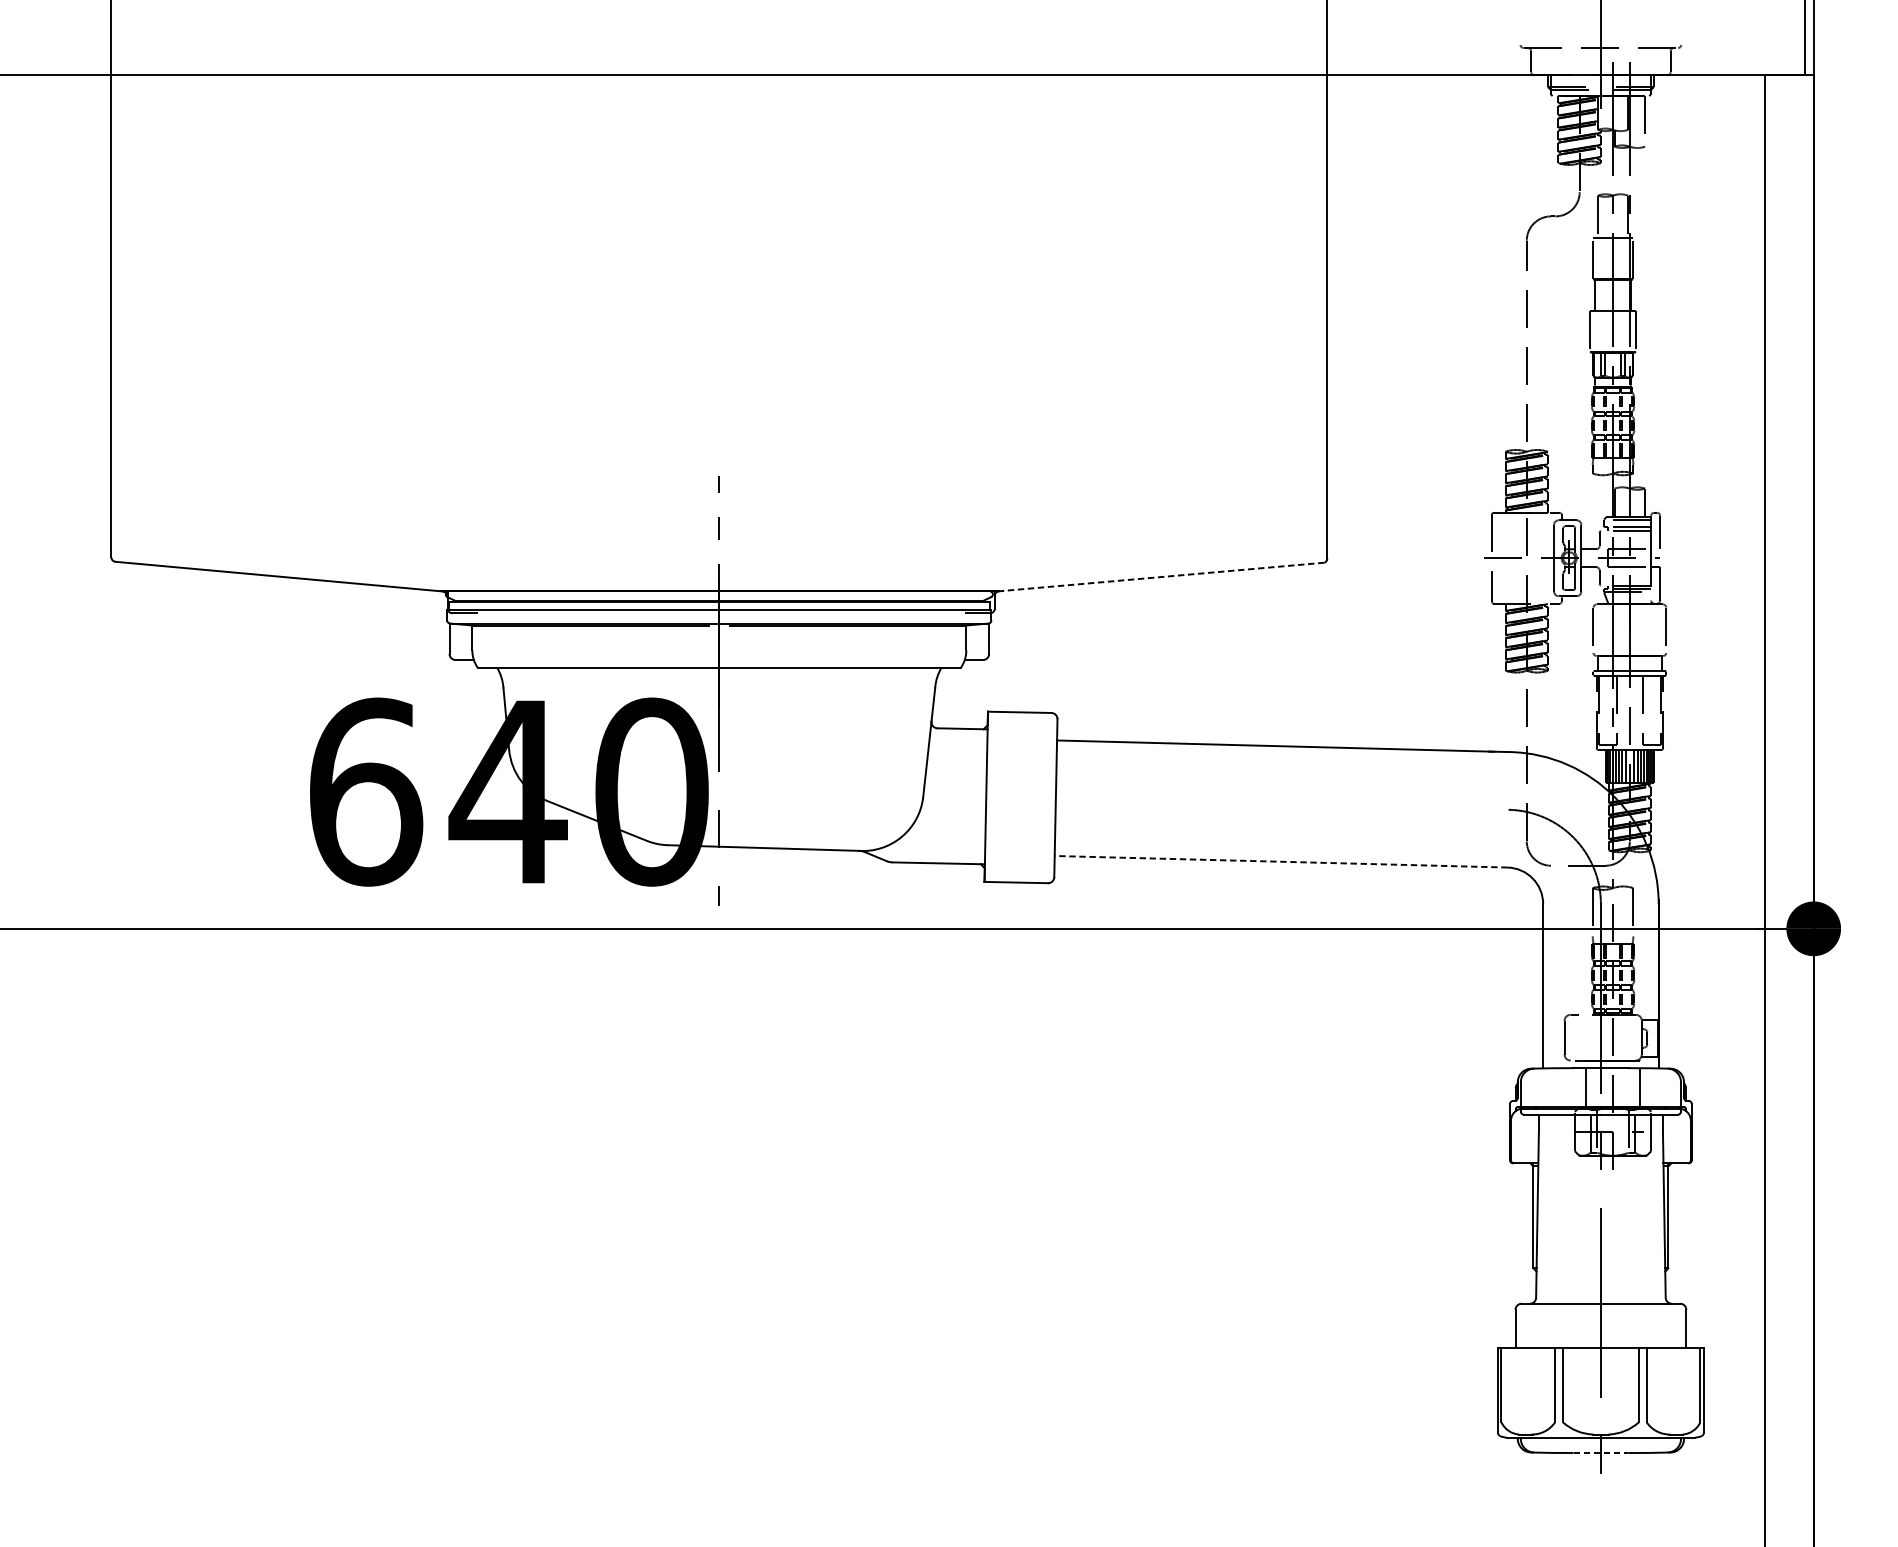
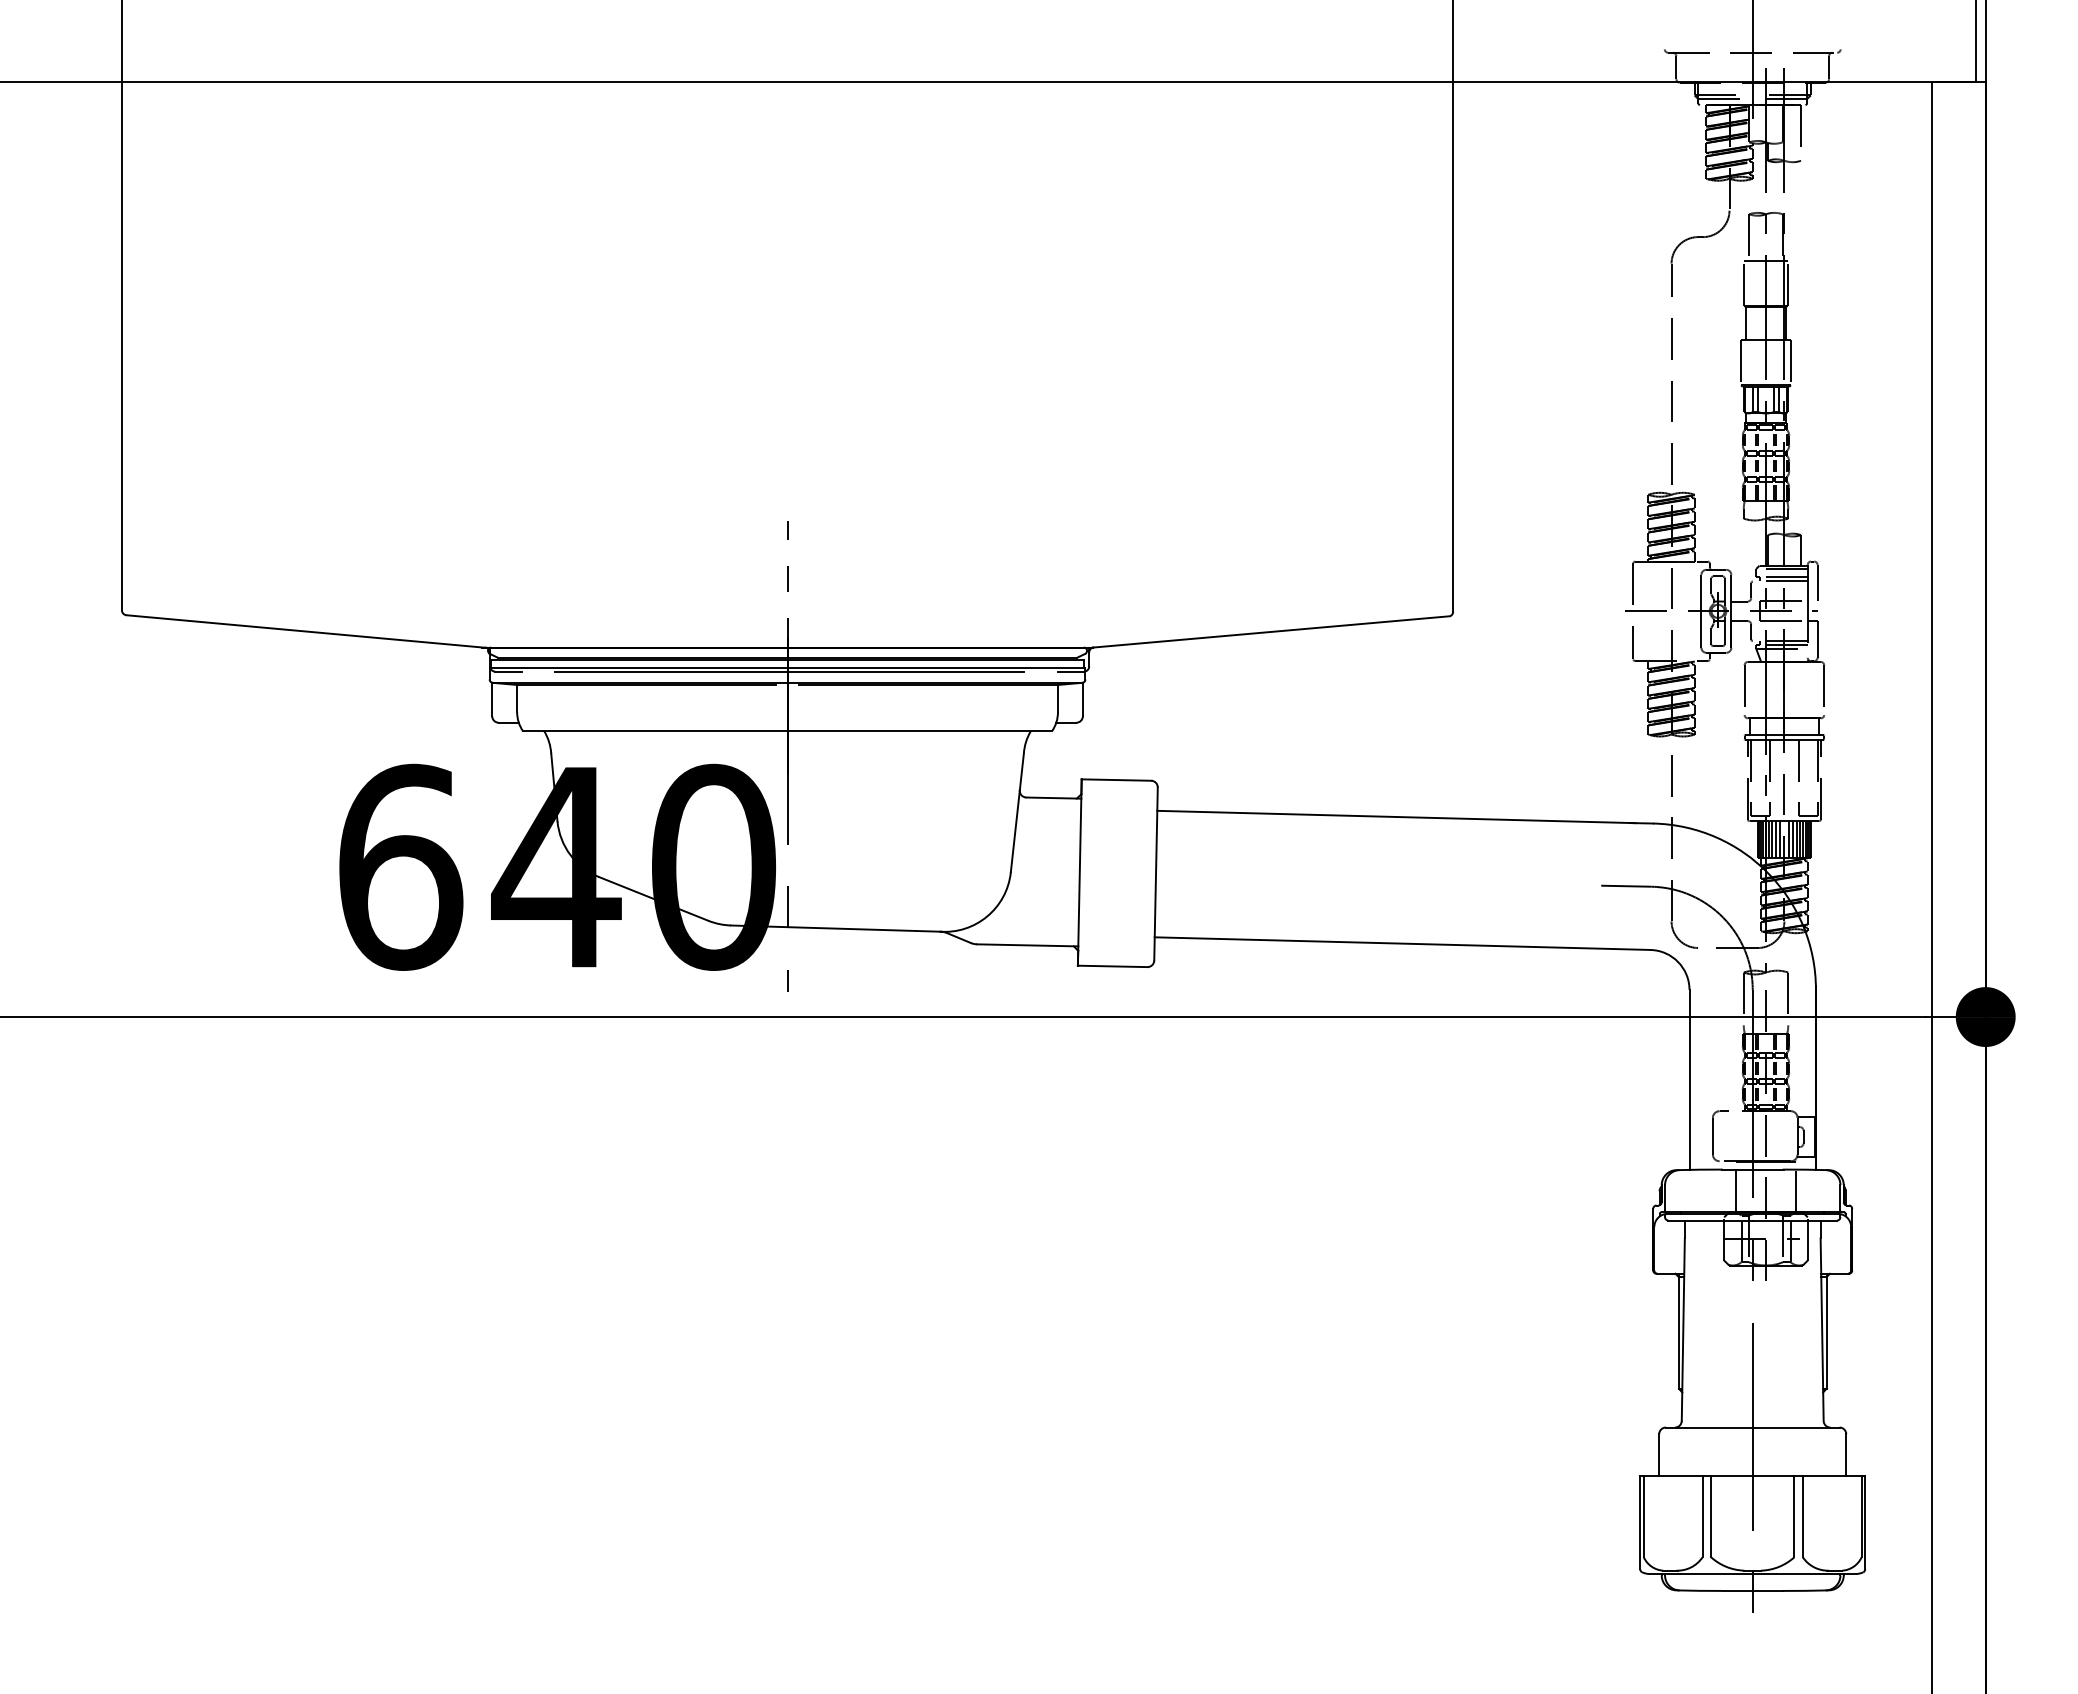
line: (1161, 576) -> (1271, 631), dashed -> solid
line: (721, 613) -> (789, 671), added
line: (1485, 808) -> (1626, 885), added
line: (1281, 861) -> (1402, 943), dashed -> solid
line: (1600, 1452) -> (1752, 1590), dashed -> solid

